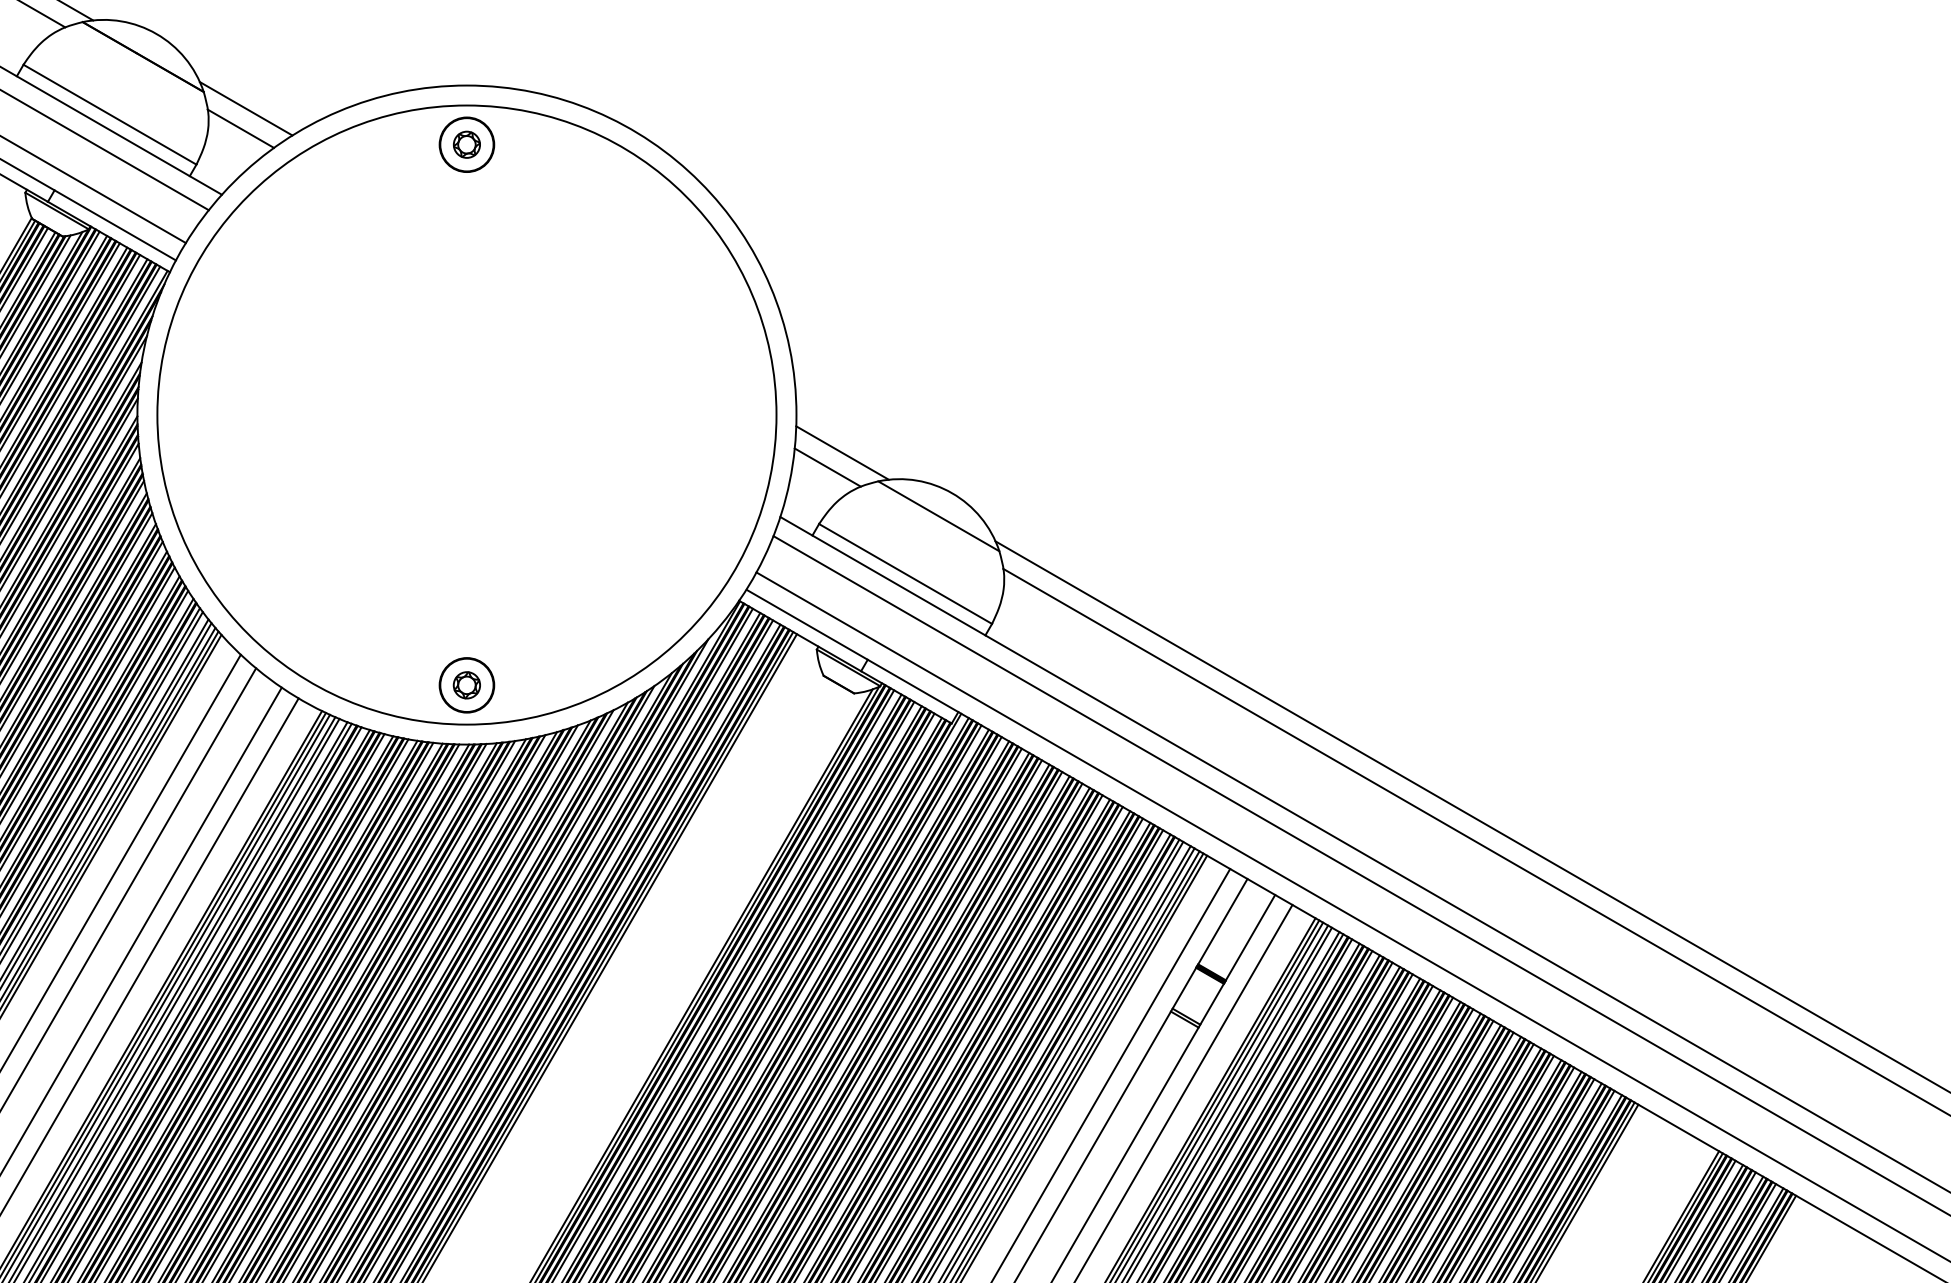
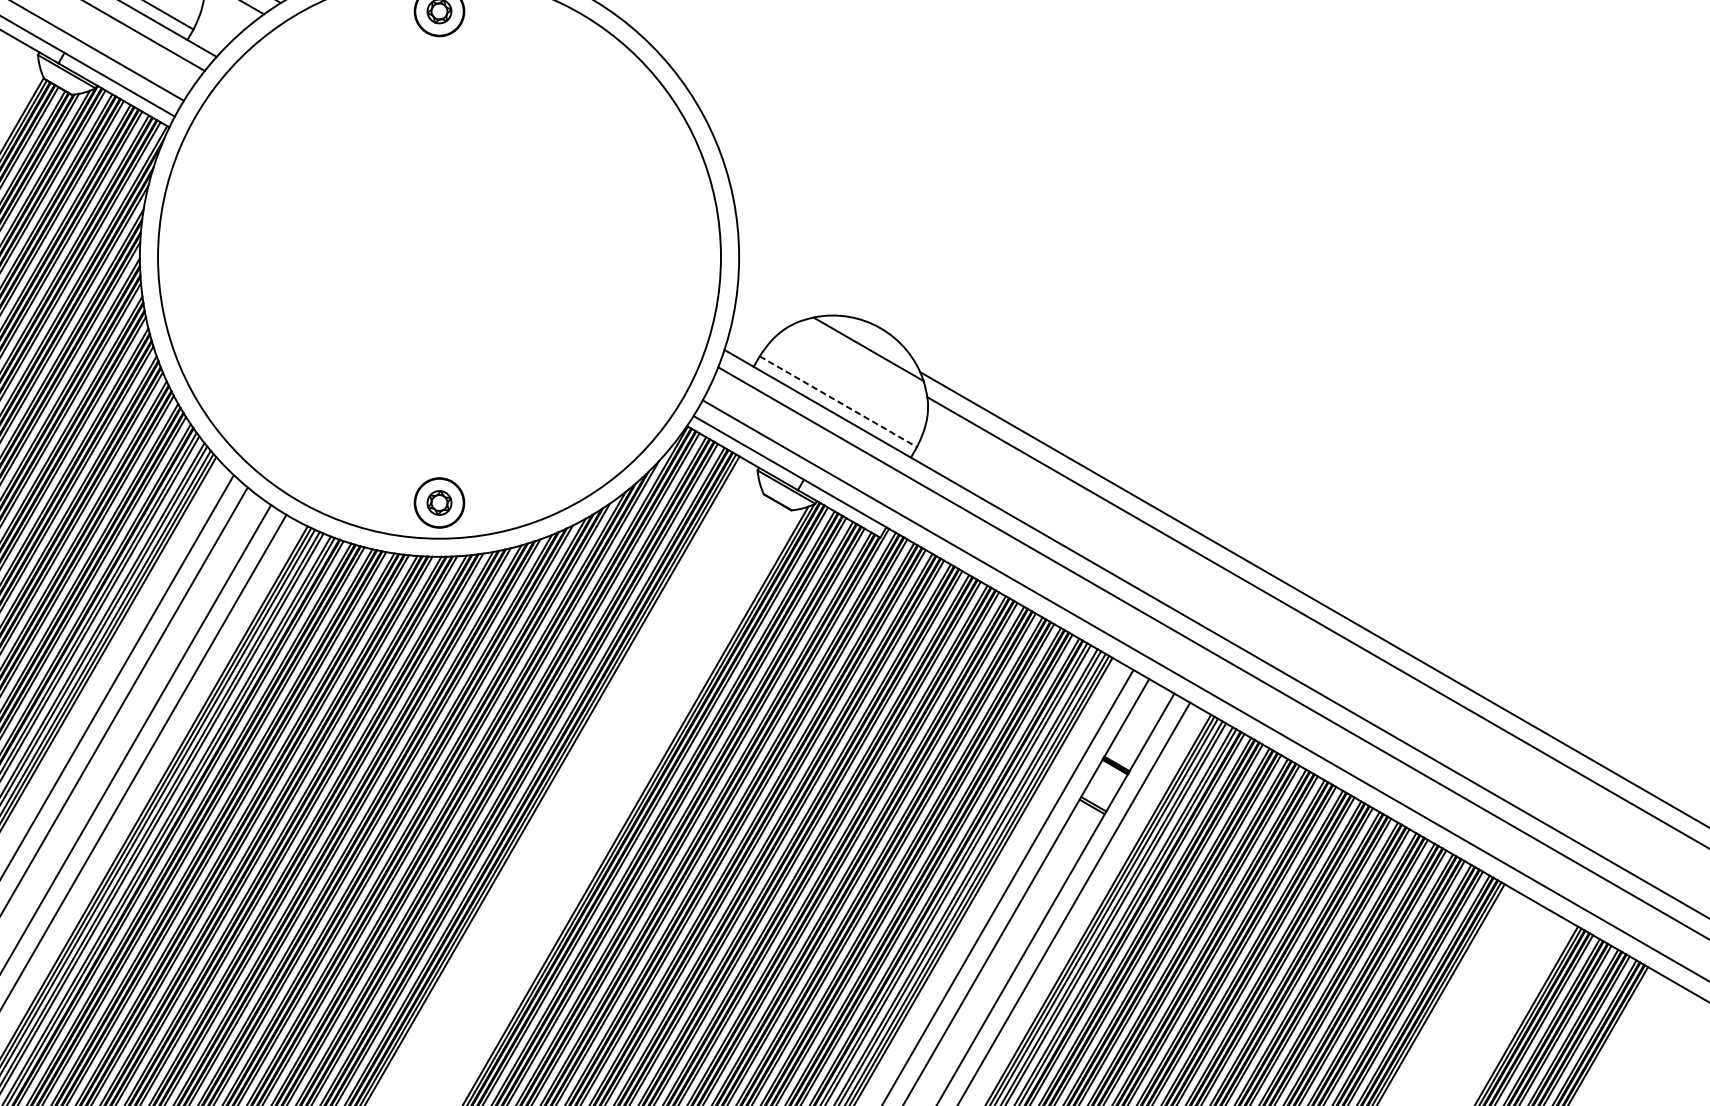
line: (842, 452) -> (780, 291), removed
line: (827, 467) -> (767, 304), removed
line: (905, 573) -> (838, 401), solid -> dashed

